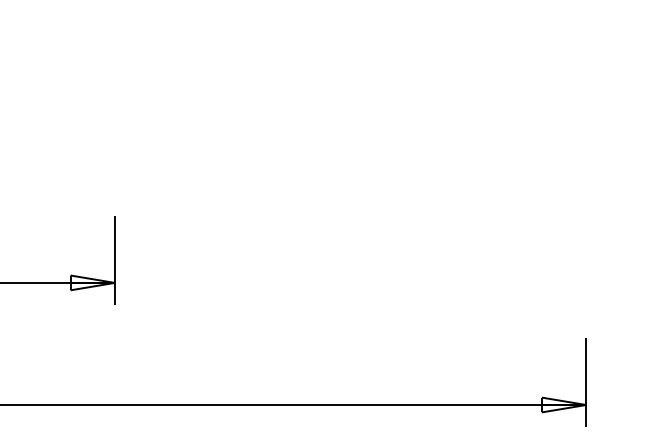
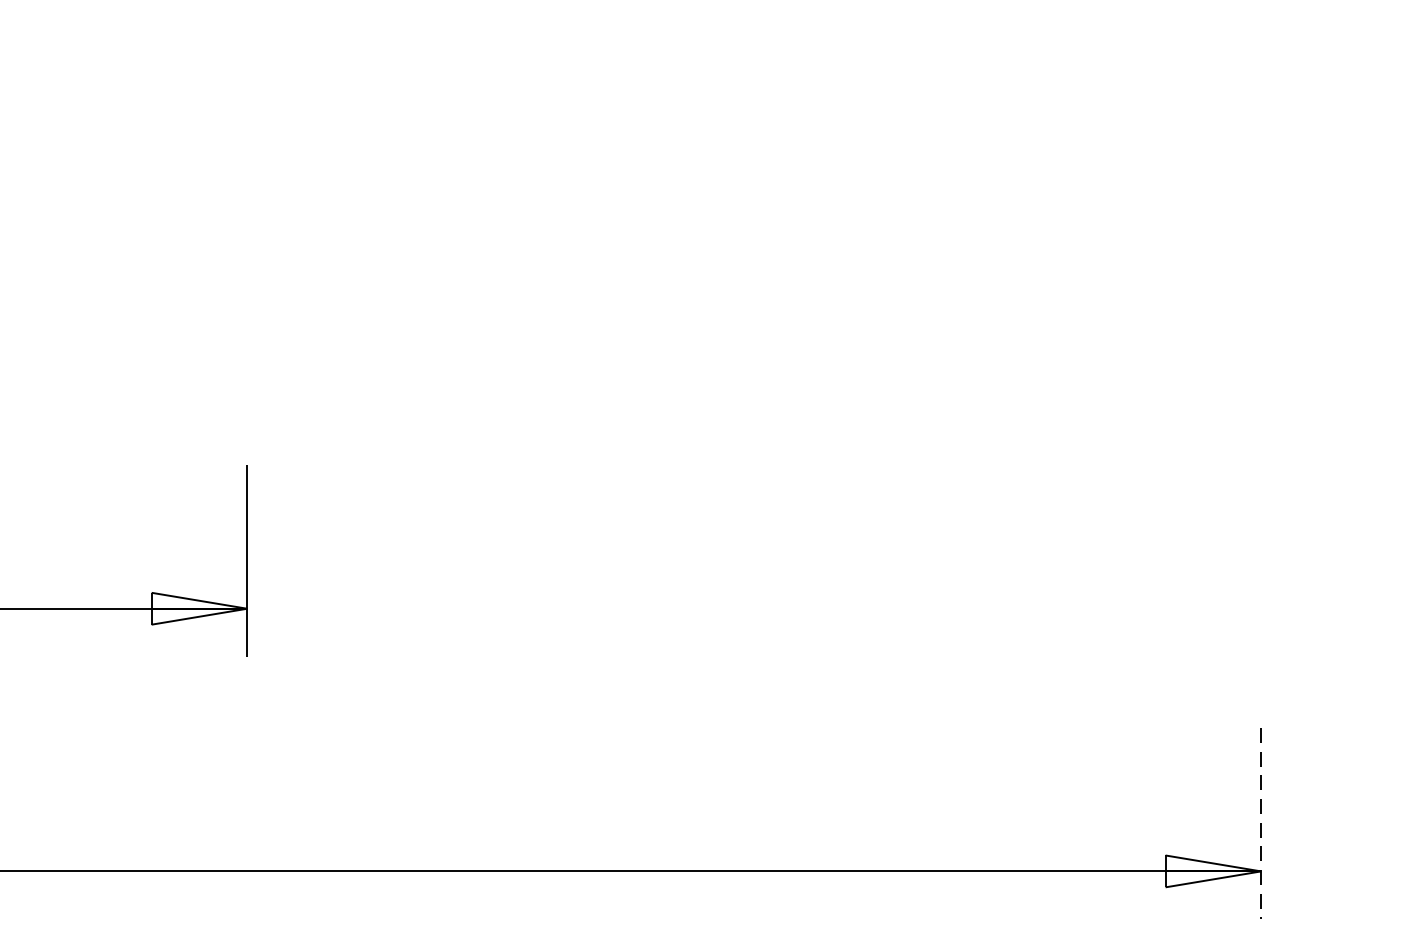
line: (586, 383) -> (1261, 825), solid -> dashed

